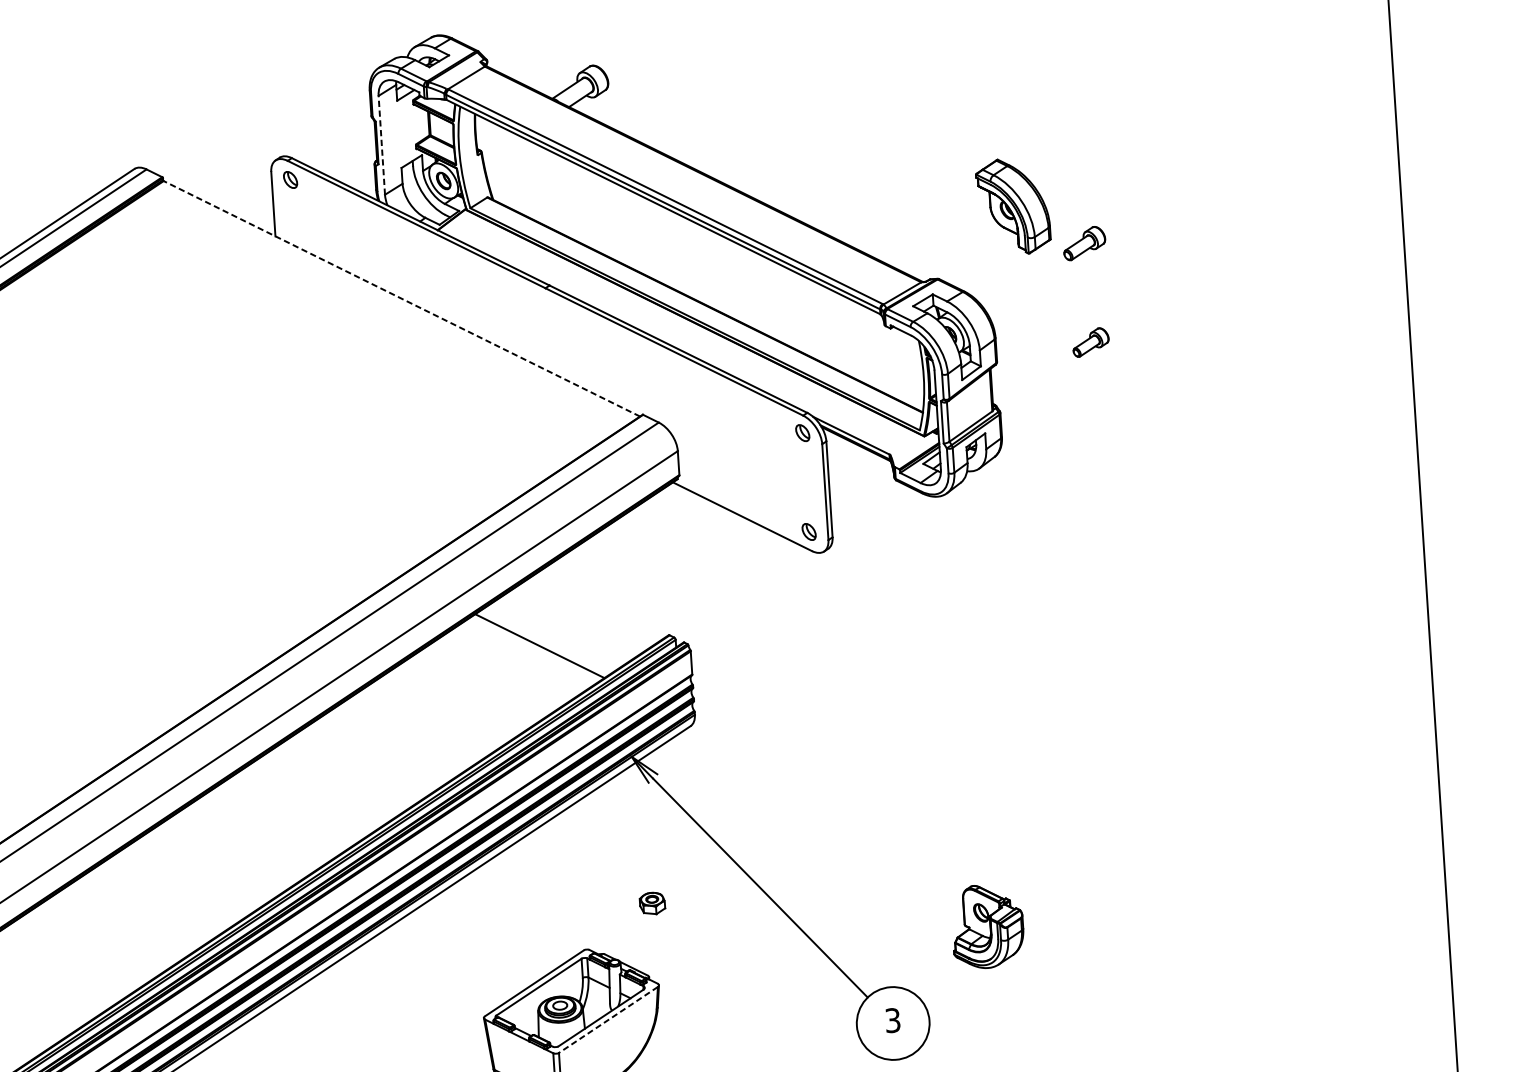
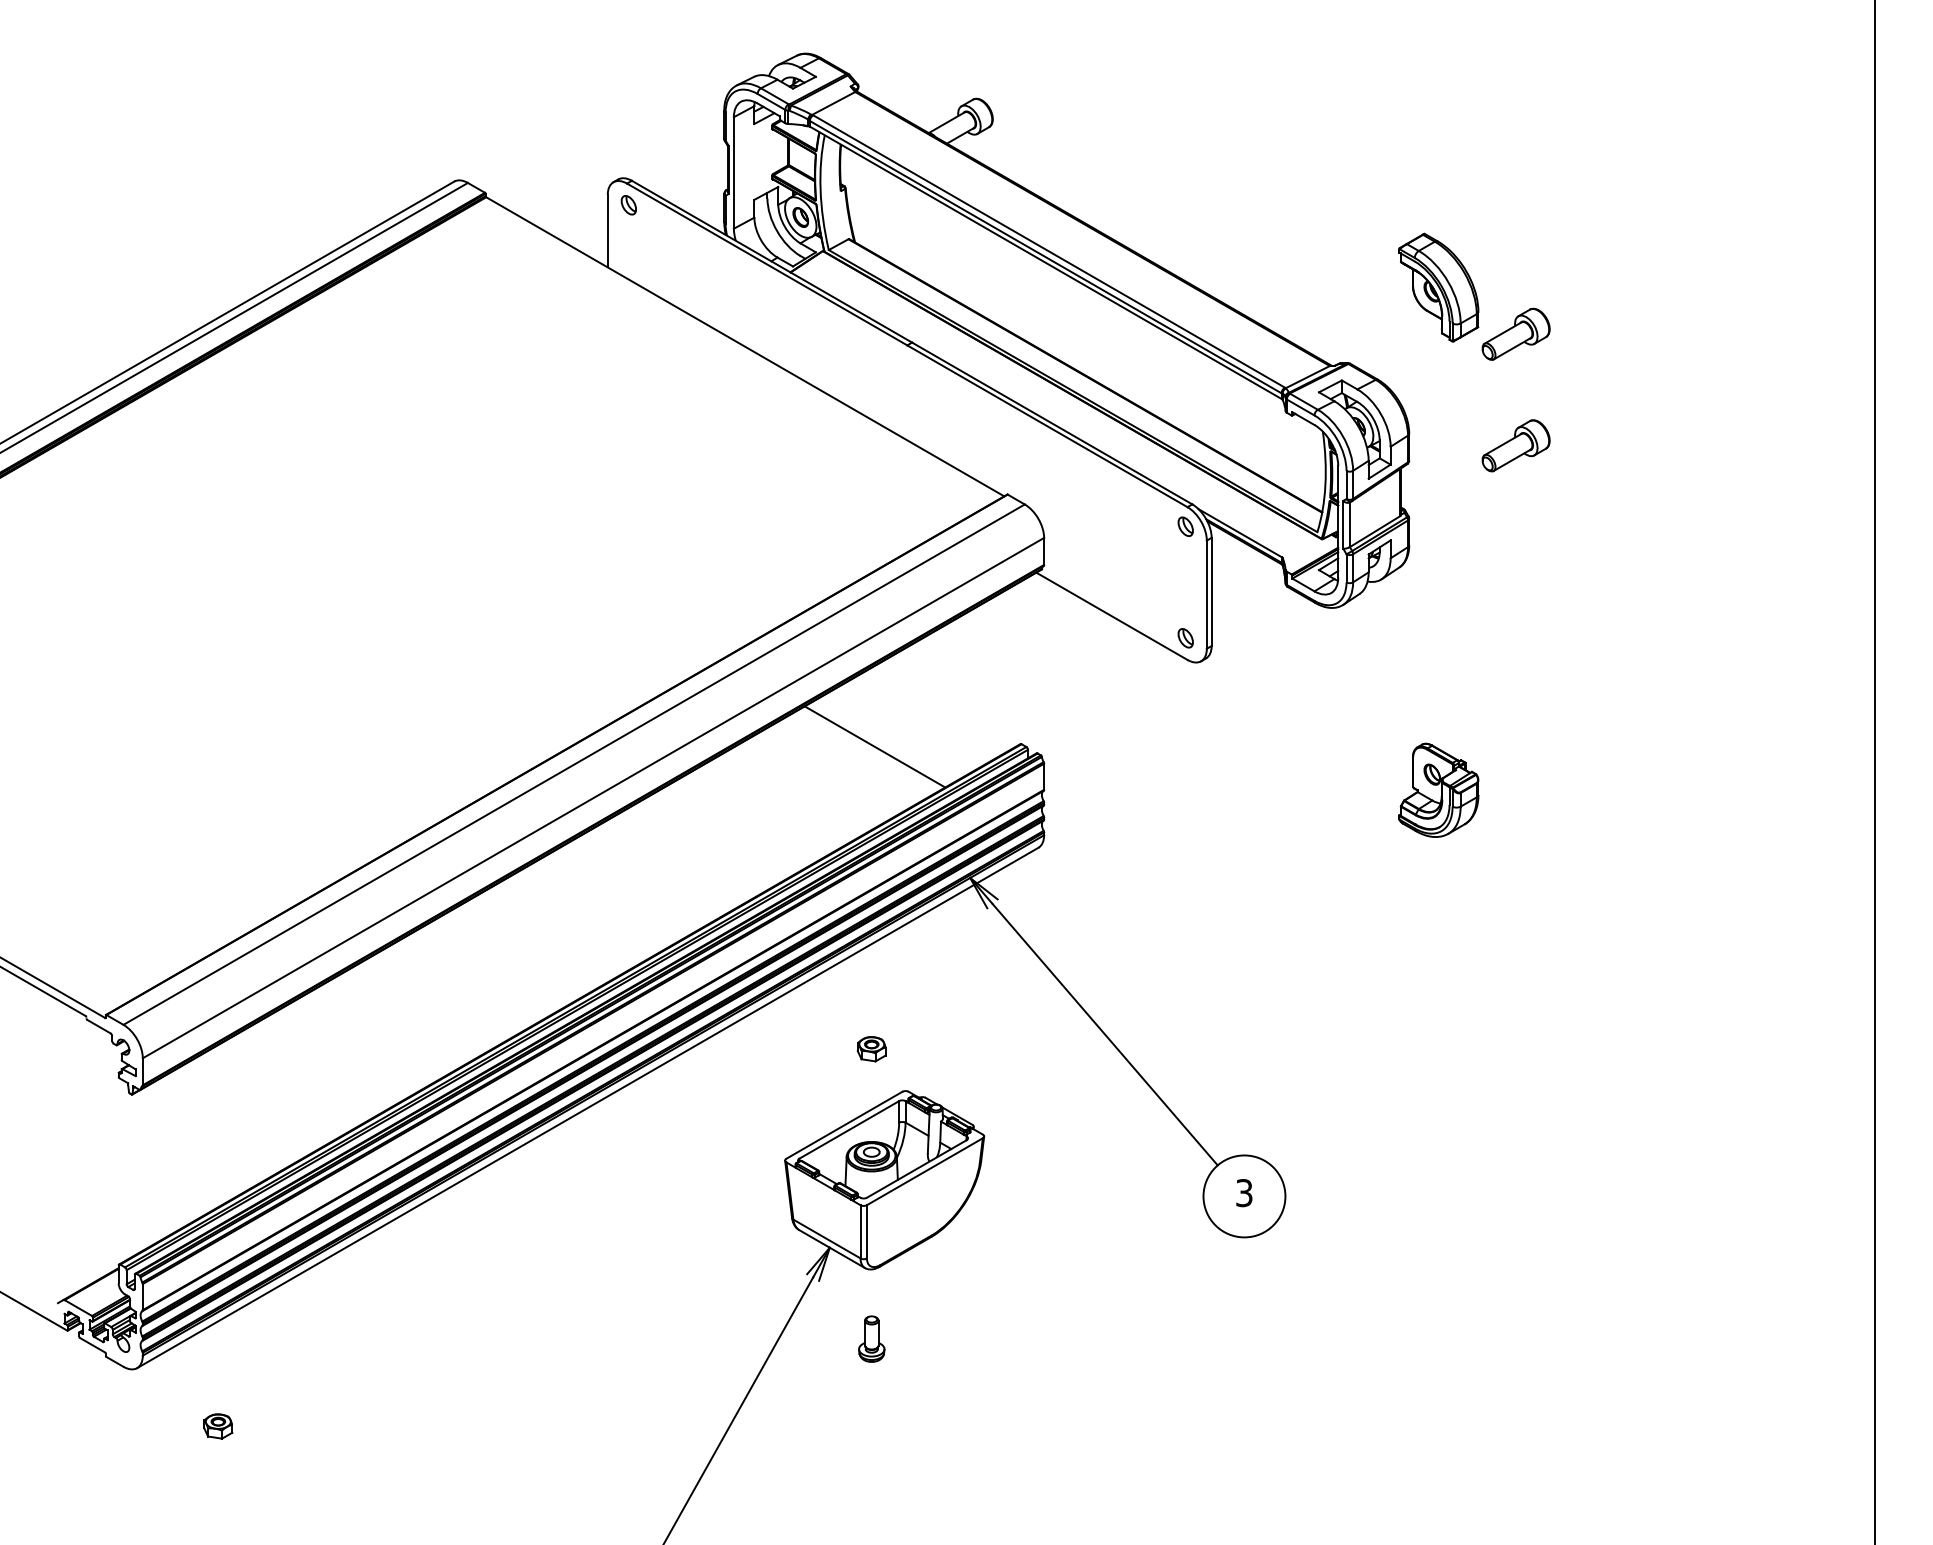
line: (381, 144) -> (733, 172), dashed -> solid
part: (1084, 242) -> (1515, 333), size x1.43
line: (401, 298) -> (744, 346), dashed -> solid
part: (1090, 342) -> (1515, 445), size x1.67
part: (652, 903) -> (871, 1049), moved
part: (987, 925) -> (1438, 789), moved
line: (608, 1019) -> (924, 1171), dashed -> solid

